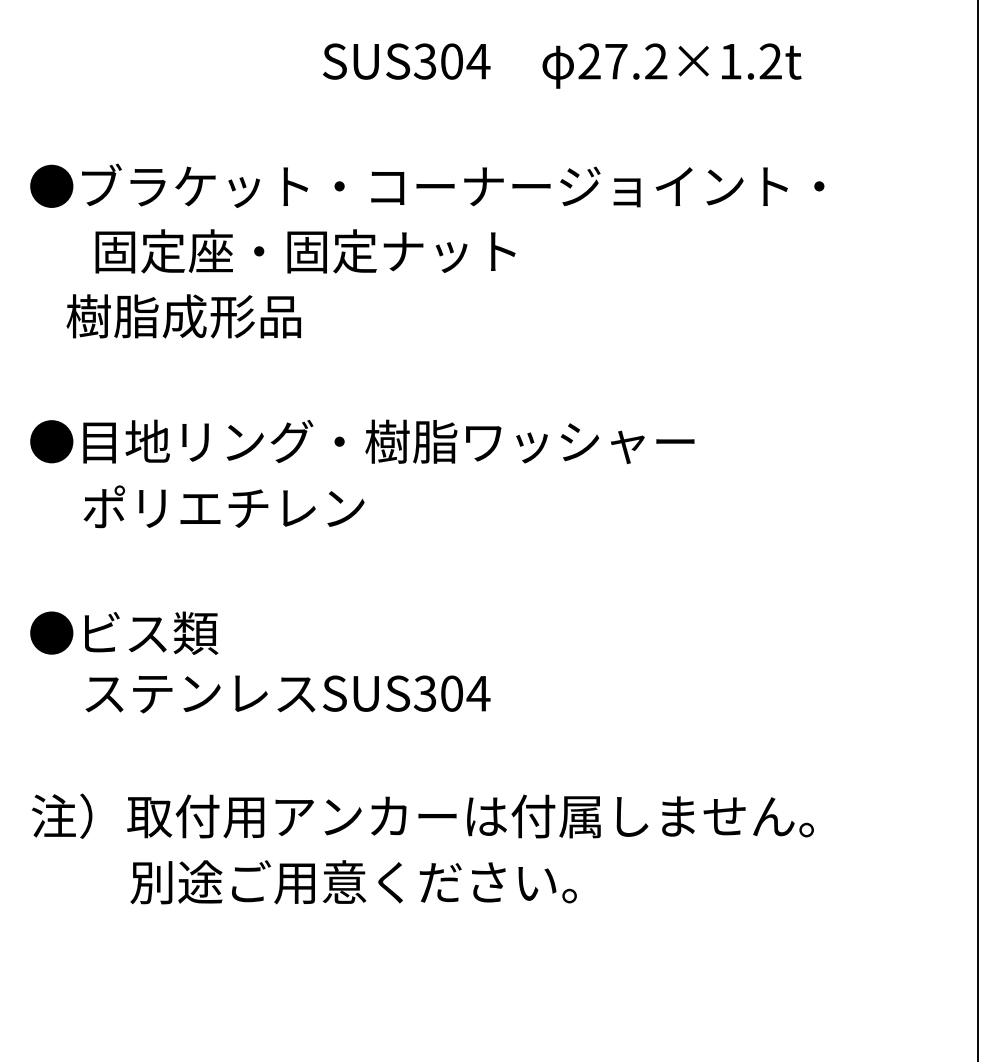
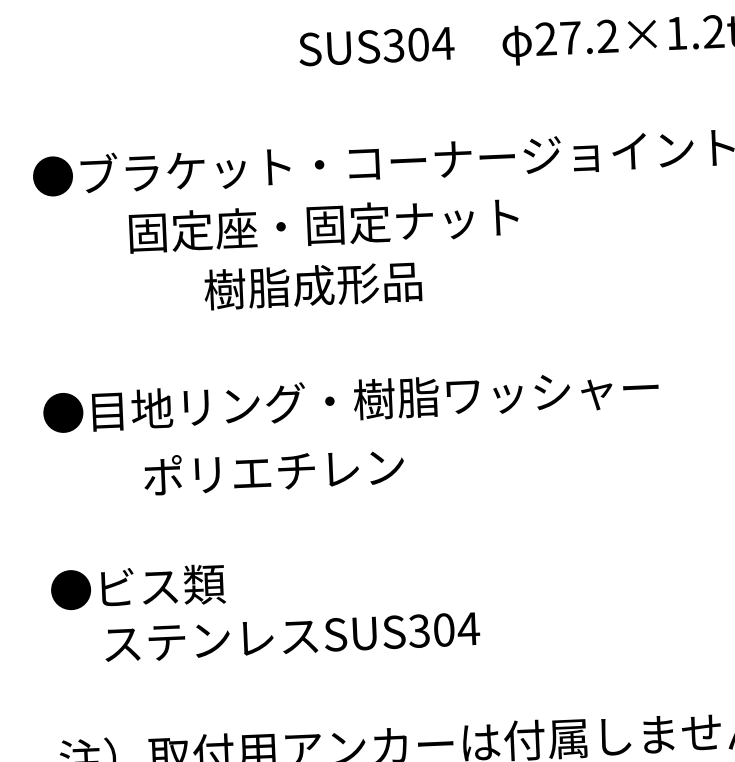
text: (305, 251) -> (323, 225), moved
text: (183, 316) -> (312, 285), moved
text: (223, 506) -> (273, 470), moved

